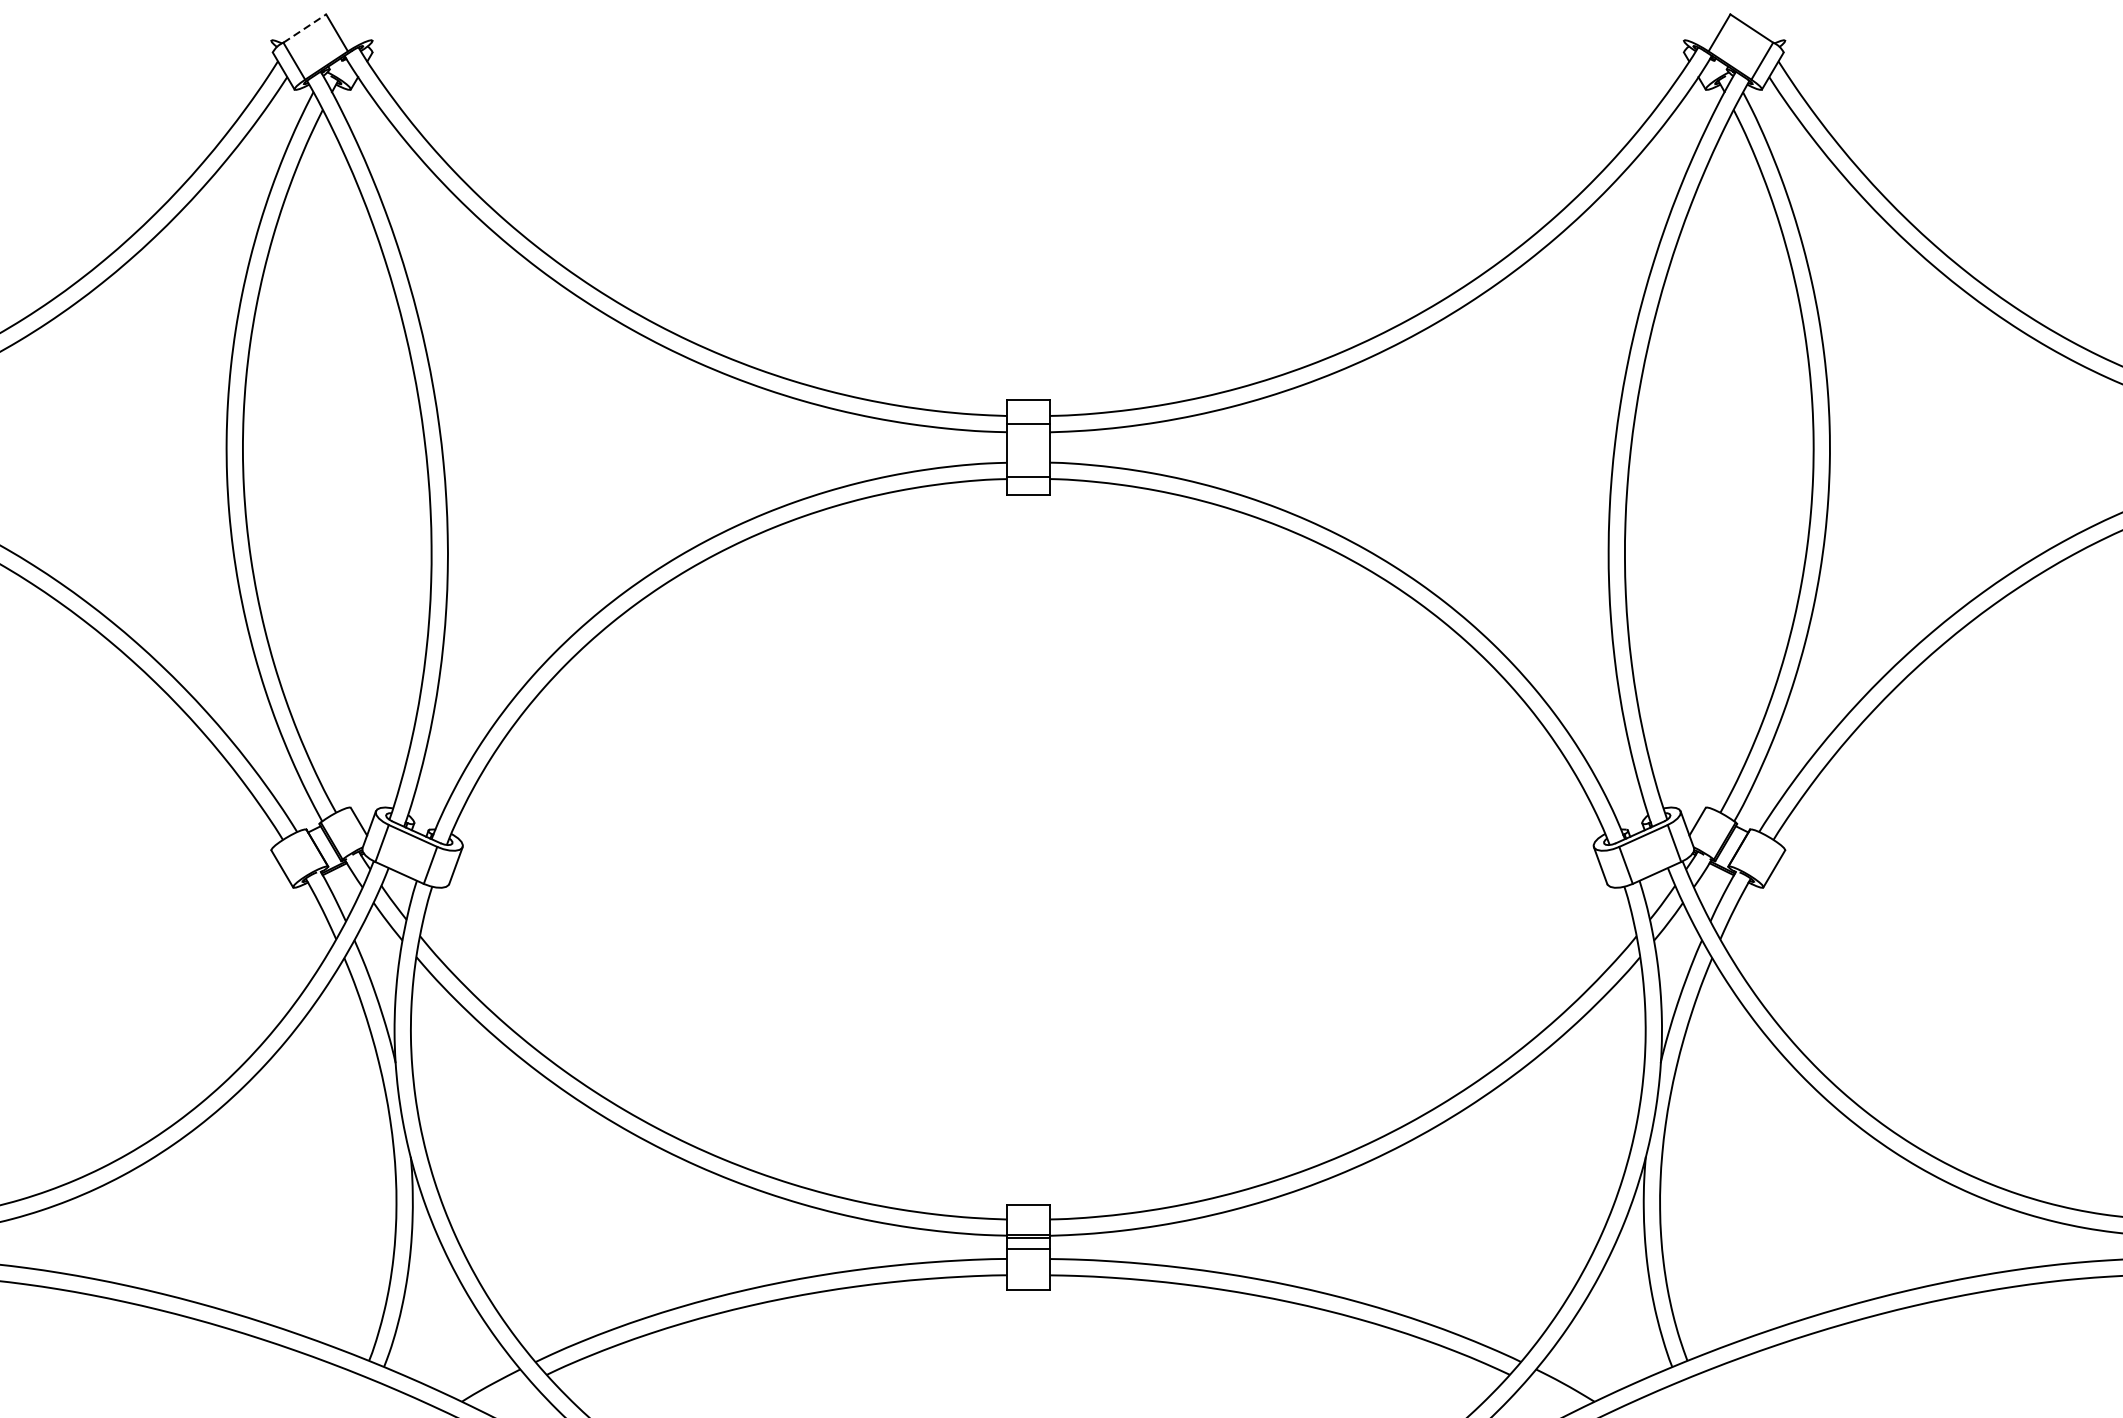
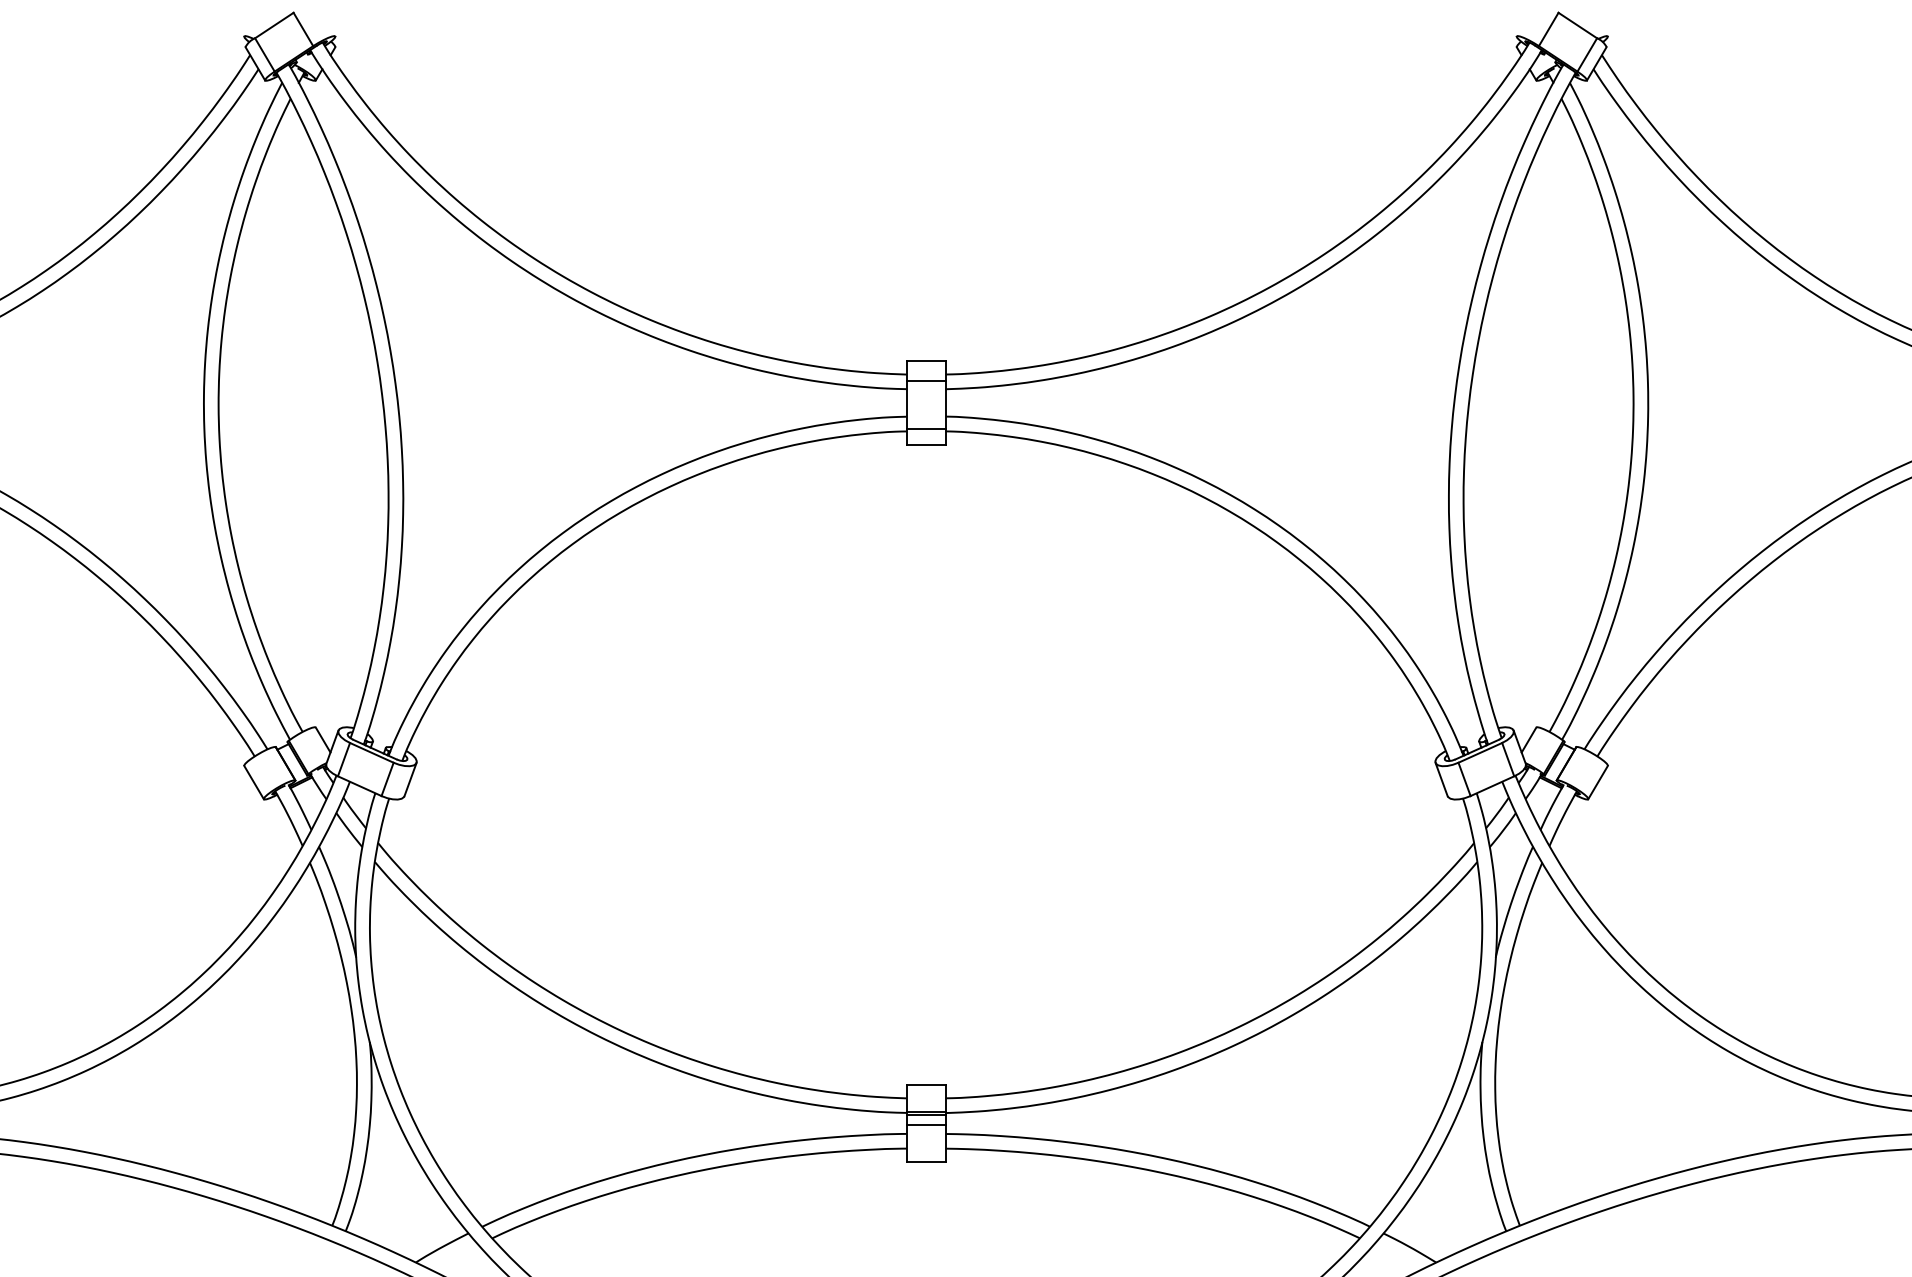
line: (304, 28) -> (274, 25), dashed -> solid

